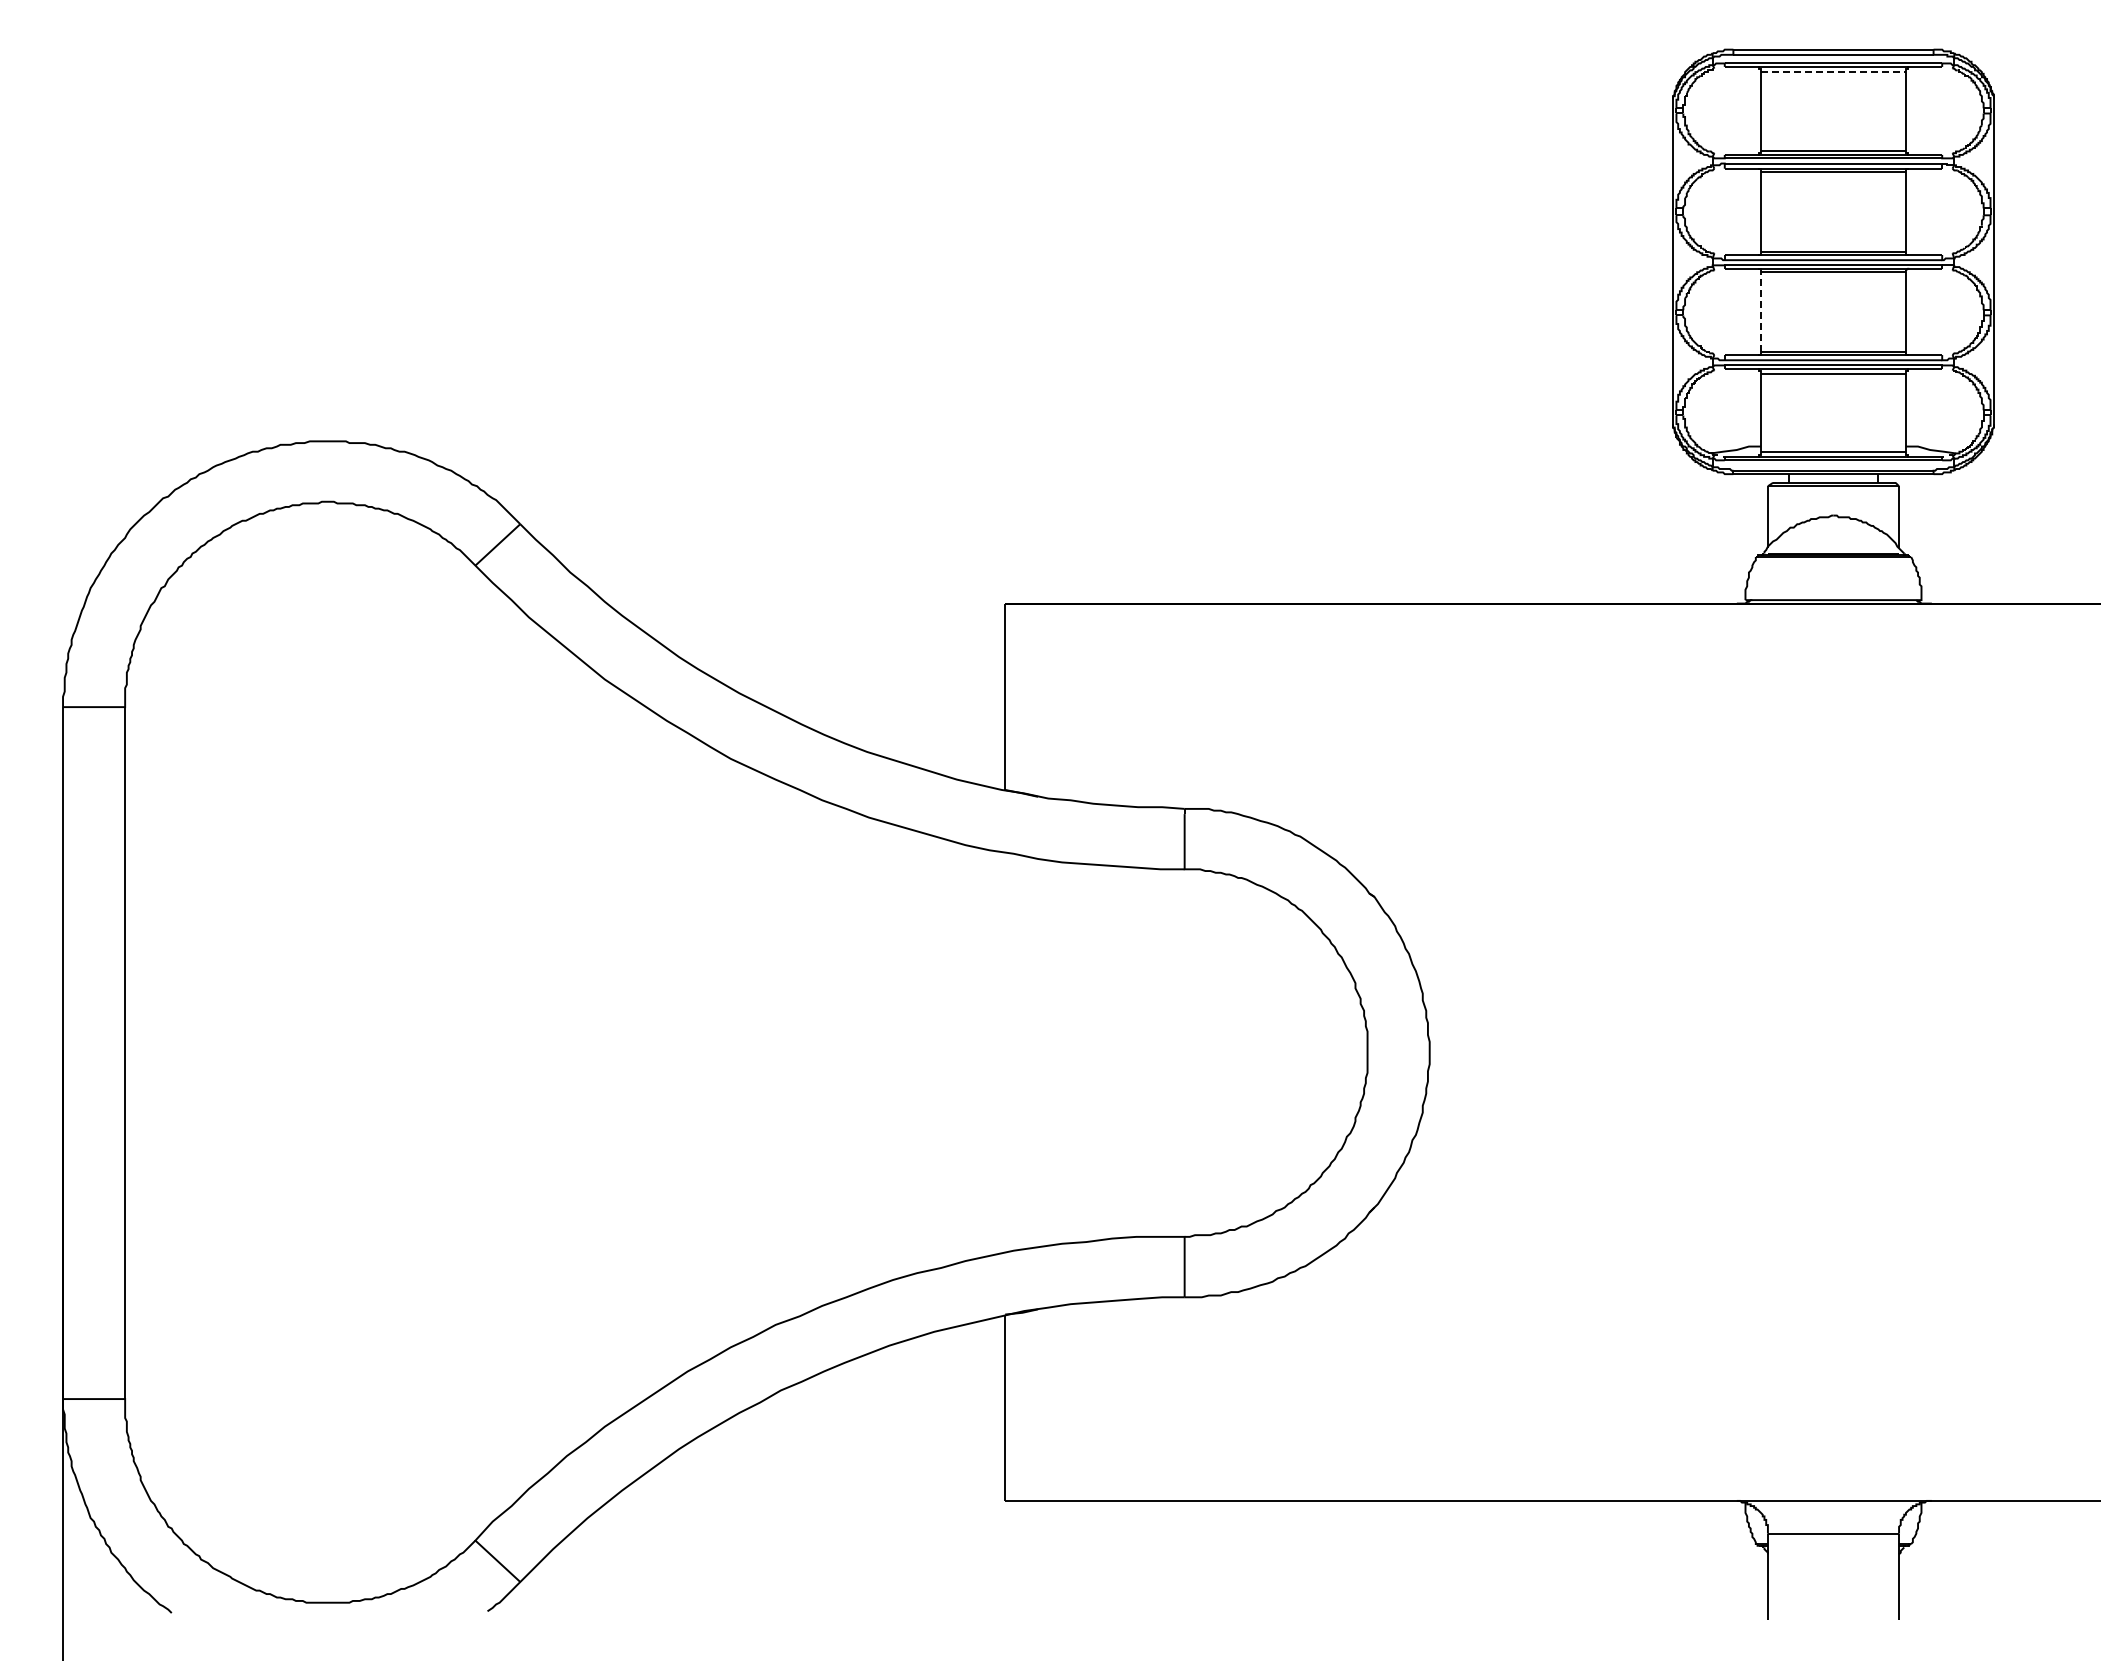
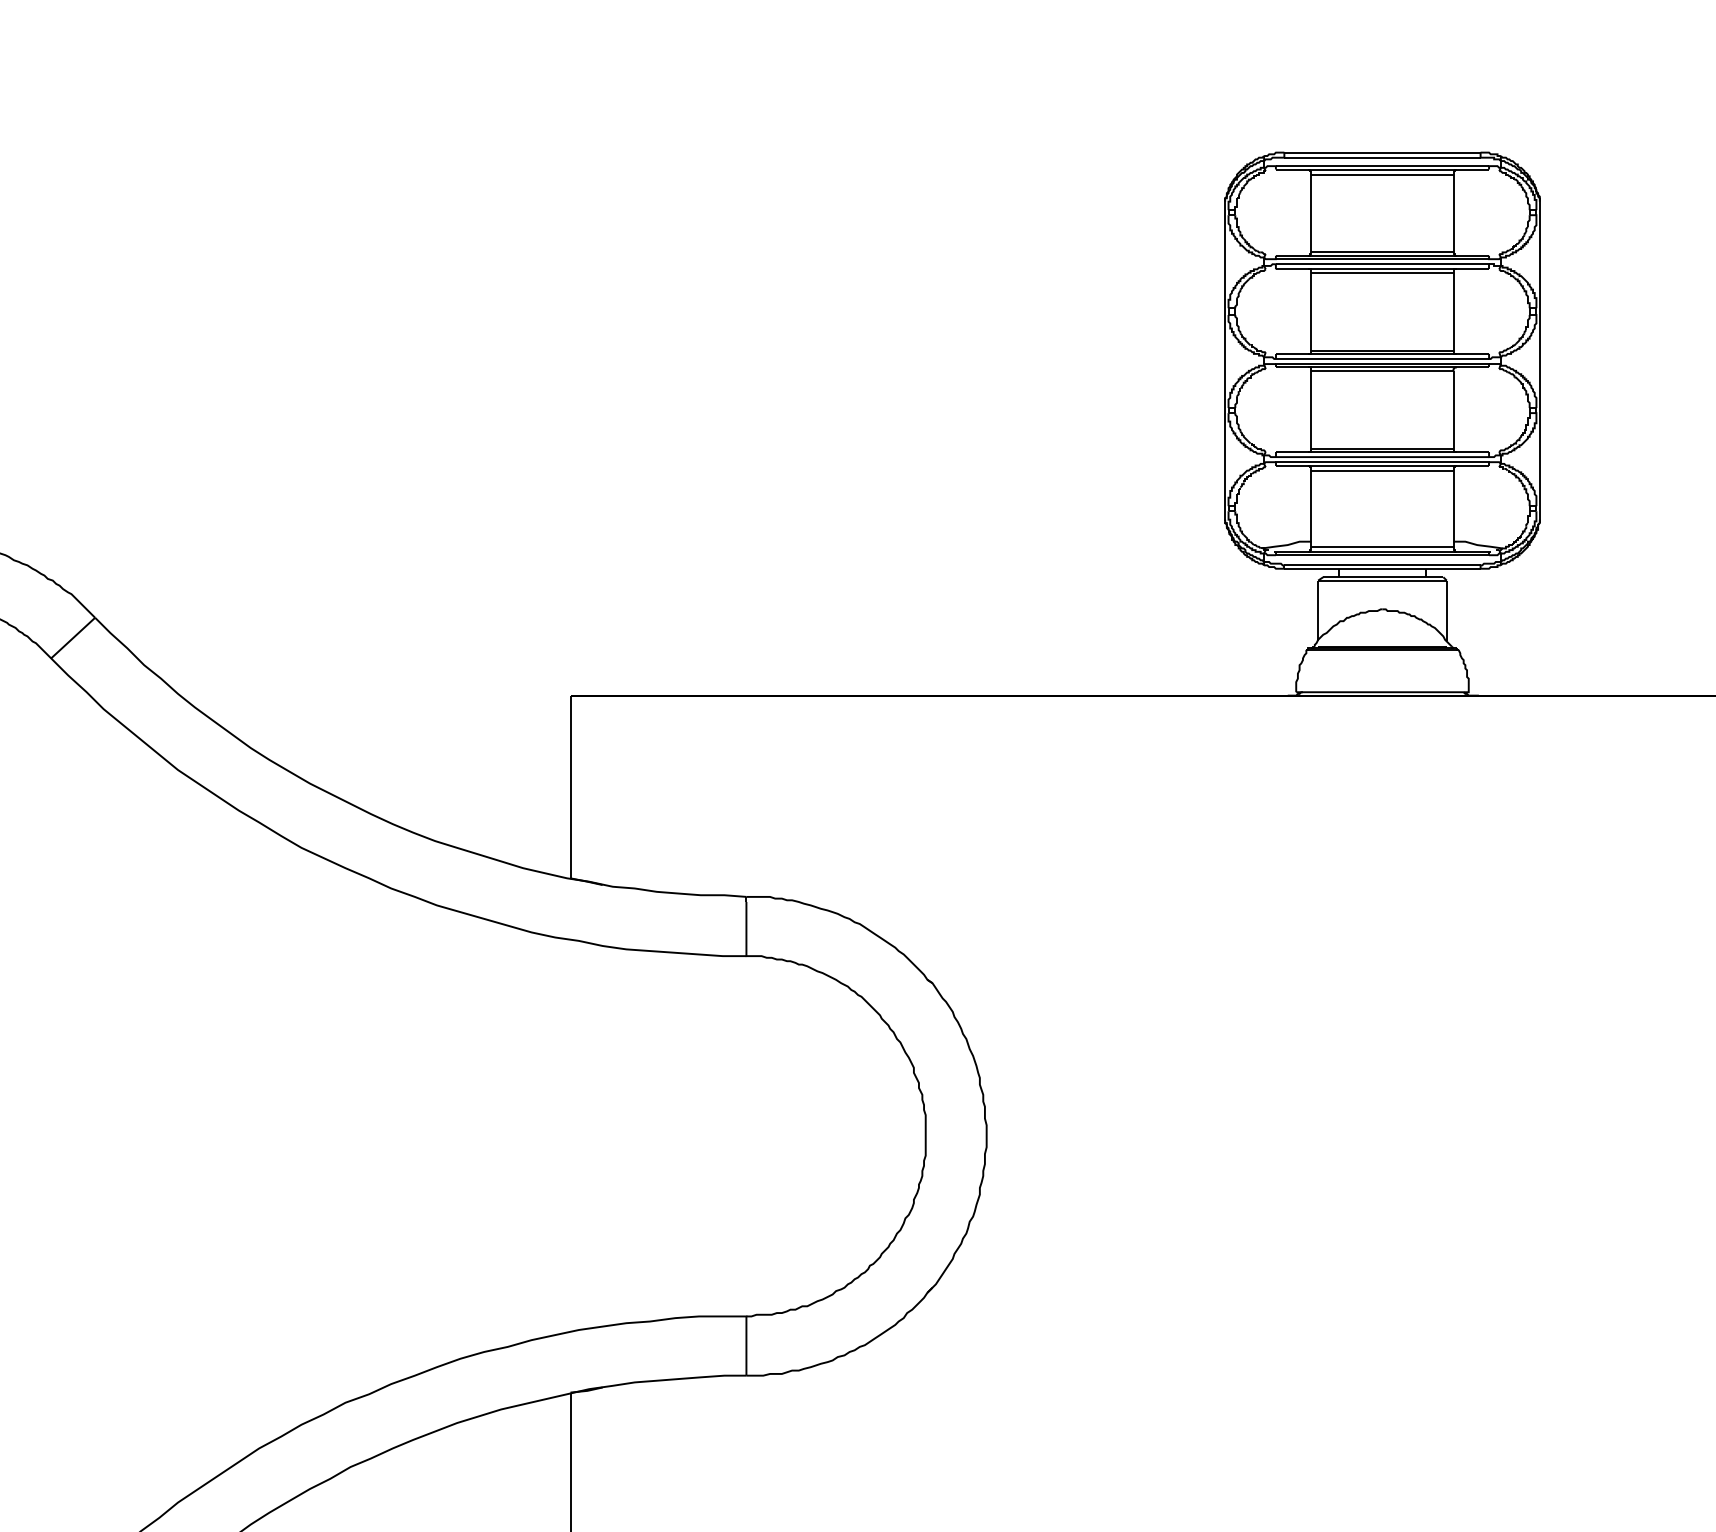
line: (1833, 72) -> (1382, 175), dashed -> solid
line: (1761, 311) -> (1311, 409), dashed -> solid

